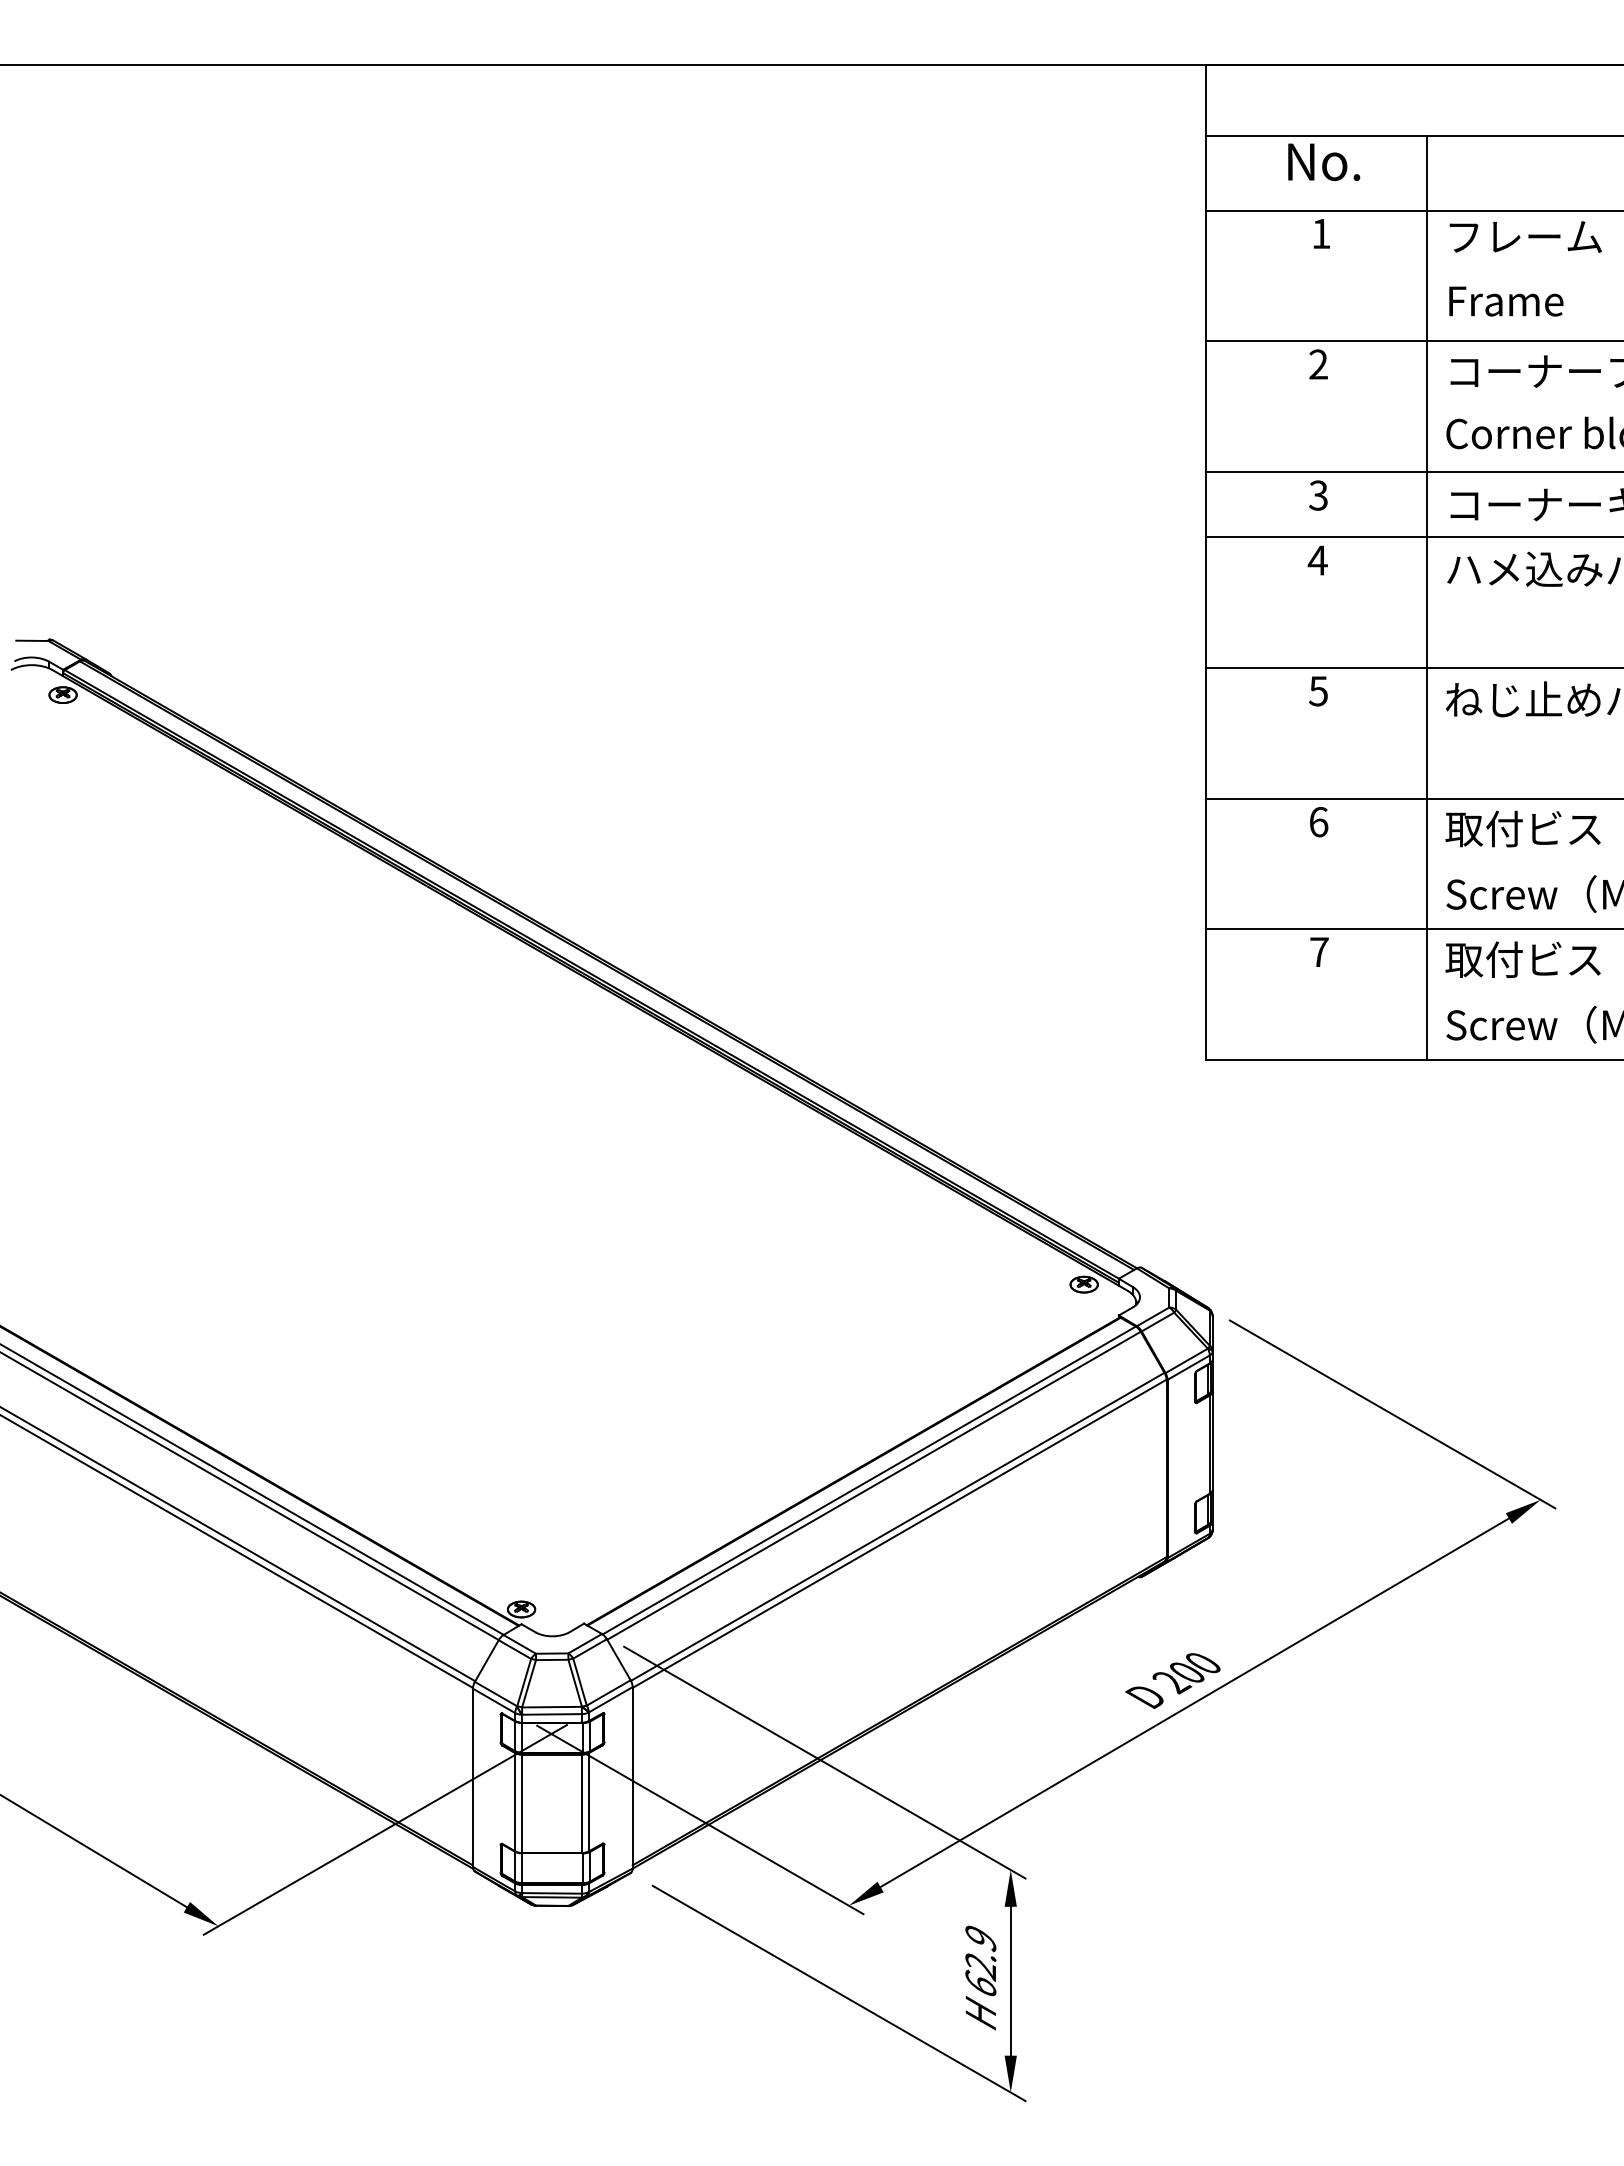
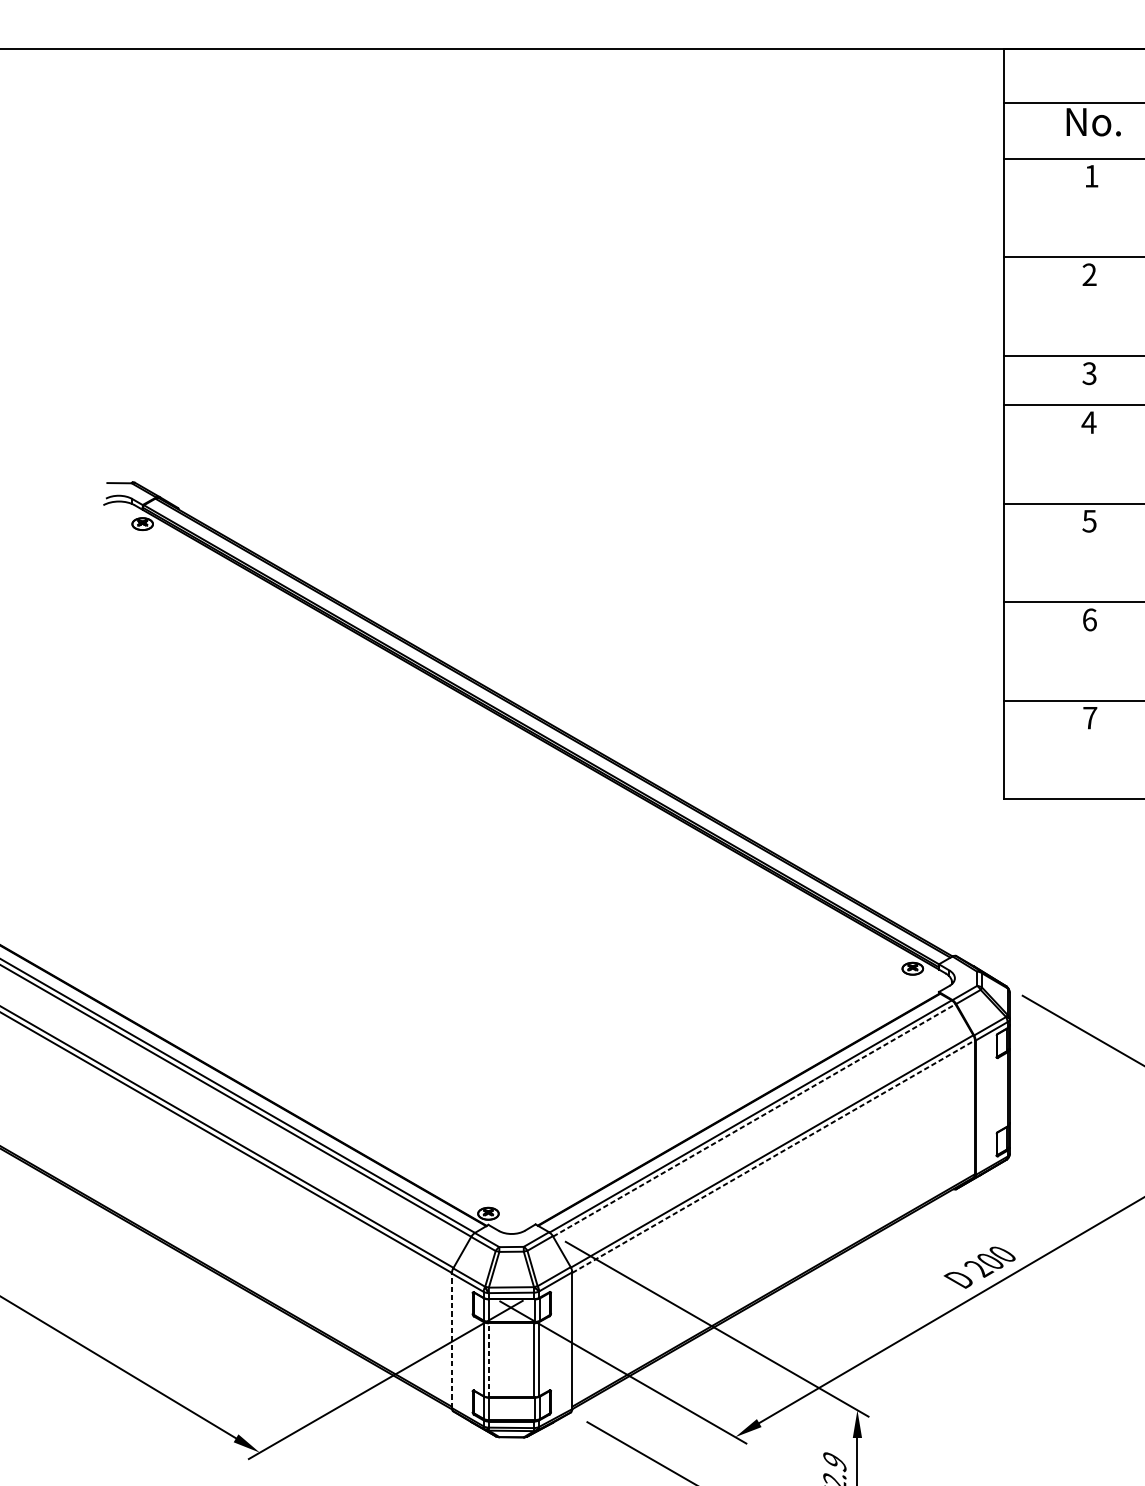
line: (874, 1485) -> (754, 1120), solid -> dashed
line: (900, 1533) -> (774, 1156), solid -> dashed
line: (472, 1777) -> (451, 1340), solid -> dashed
line: (522, 1803) -> (489, 1360), solid -> dashed

